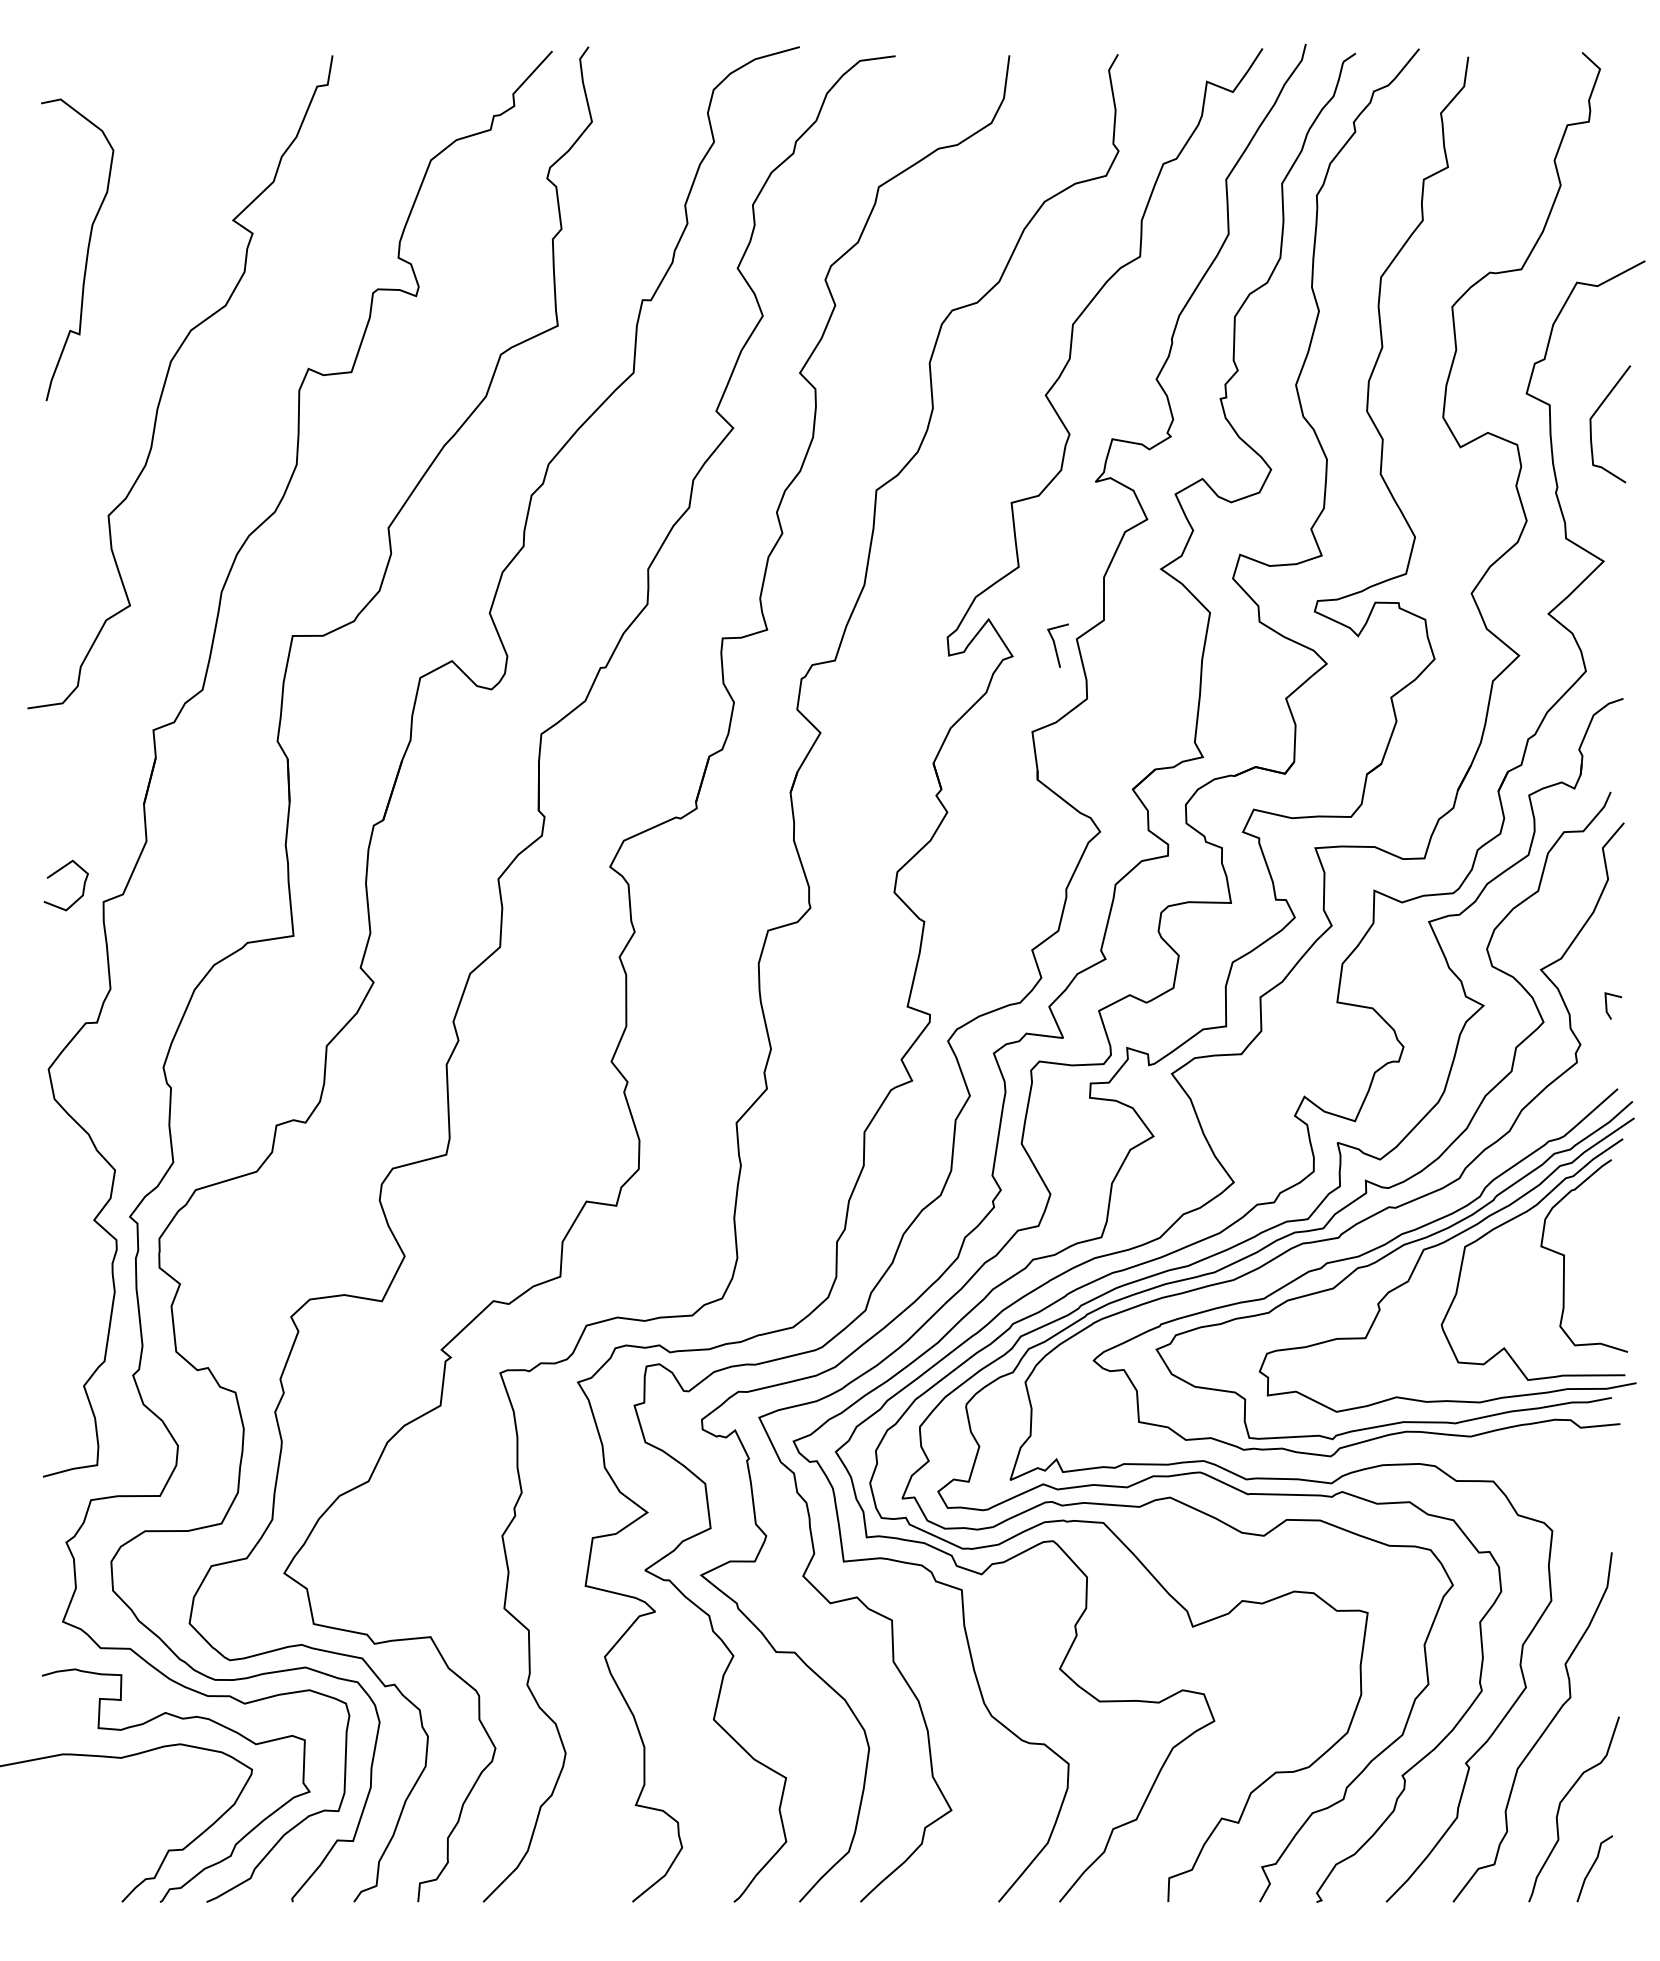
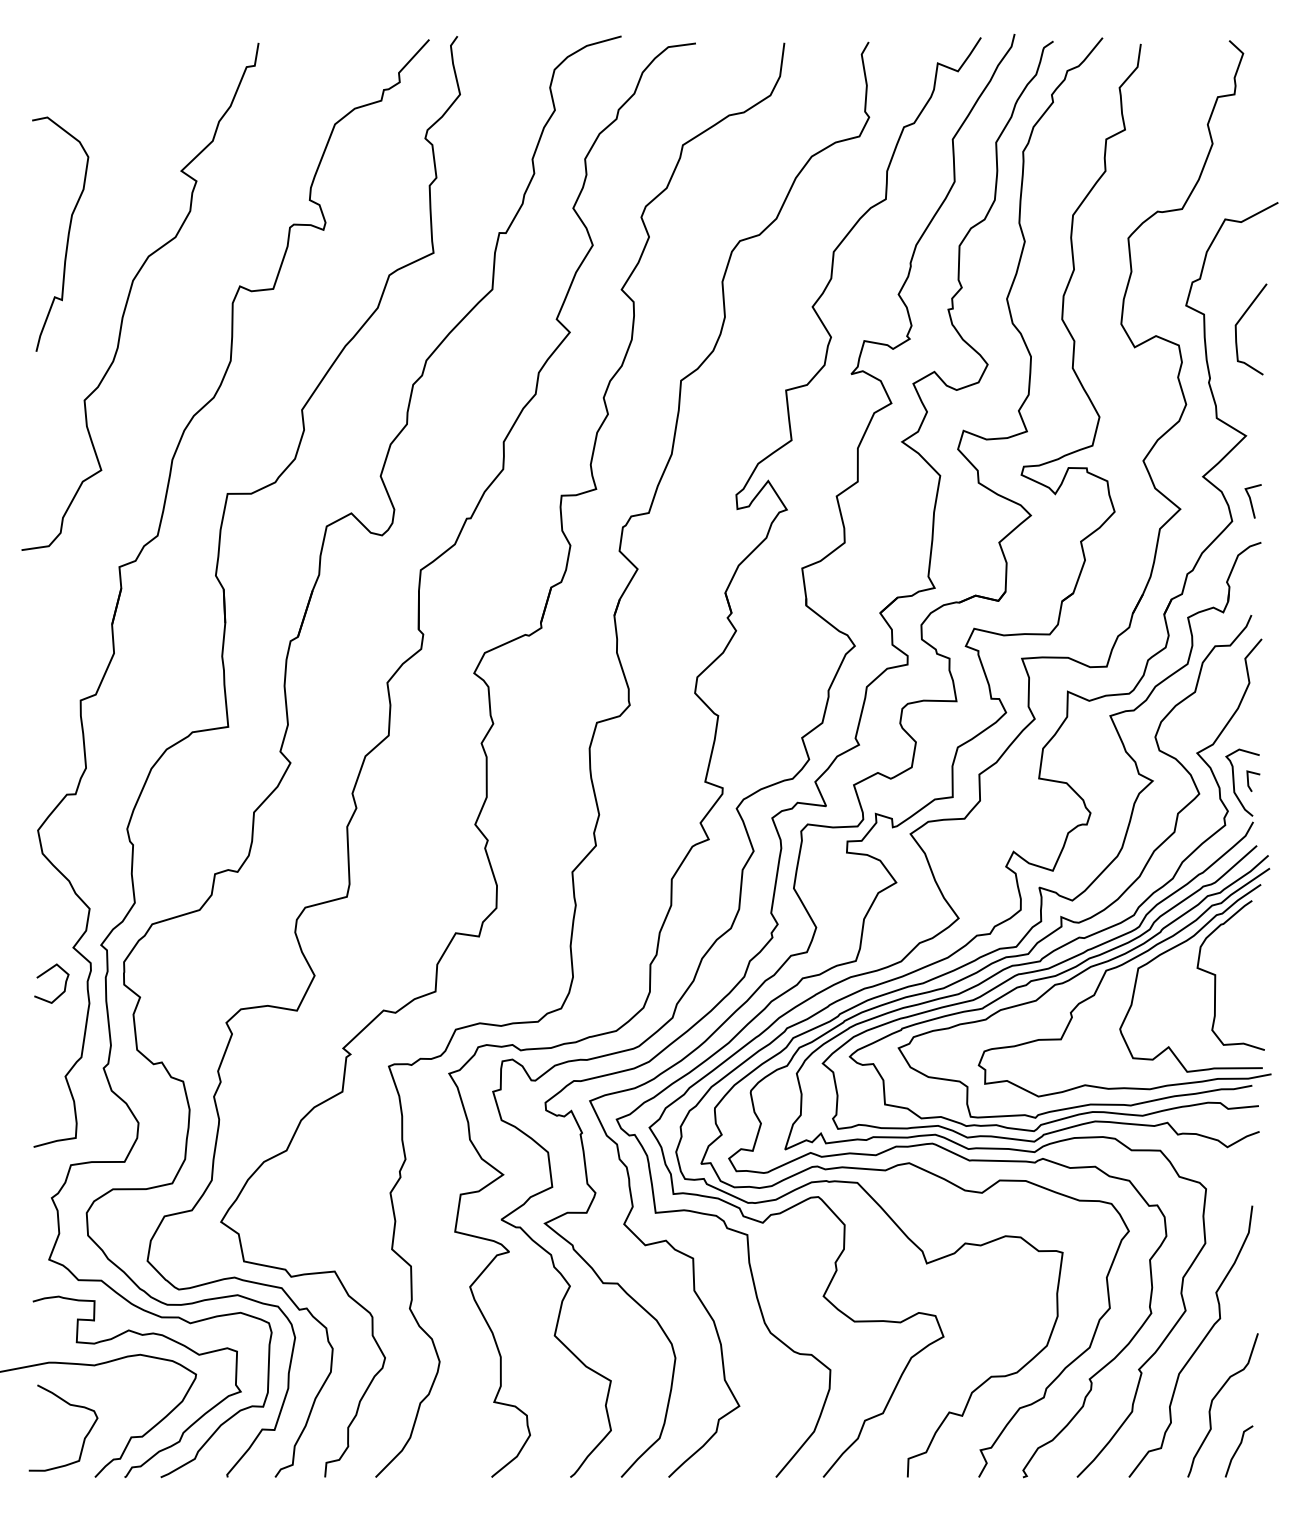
curve: (86, 253) -> (67, 237), moved
line: (1055, 645) -> (1251, 501), moved
curve: (57, 872) -> (44, 973), moved
part: (1346, 1246) -> (1046, 968), added
curve: (108, 1850) -> (84, 1437), added

